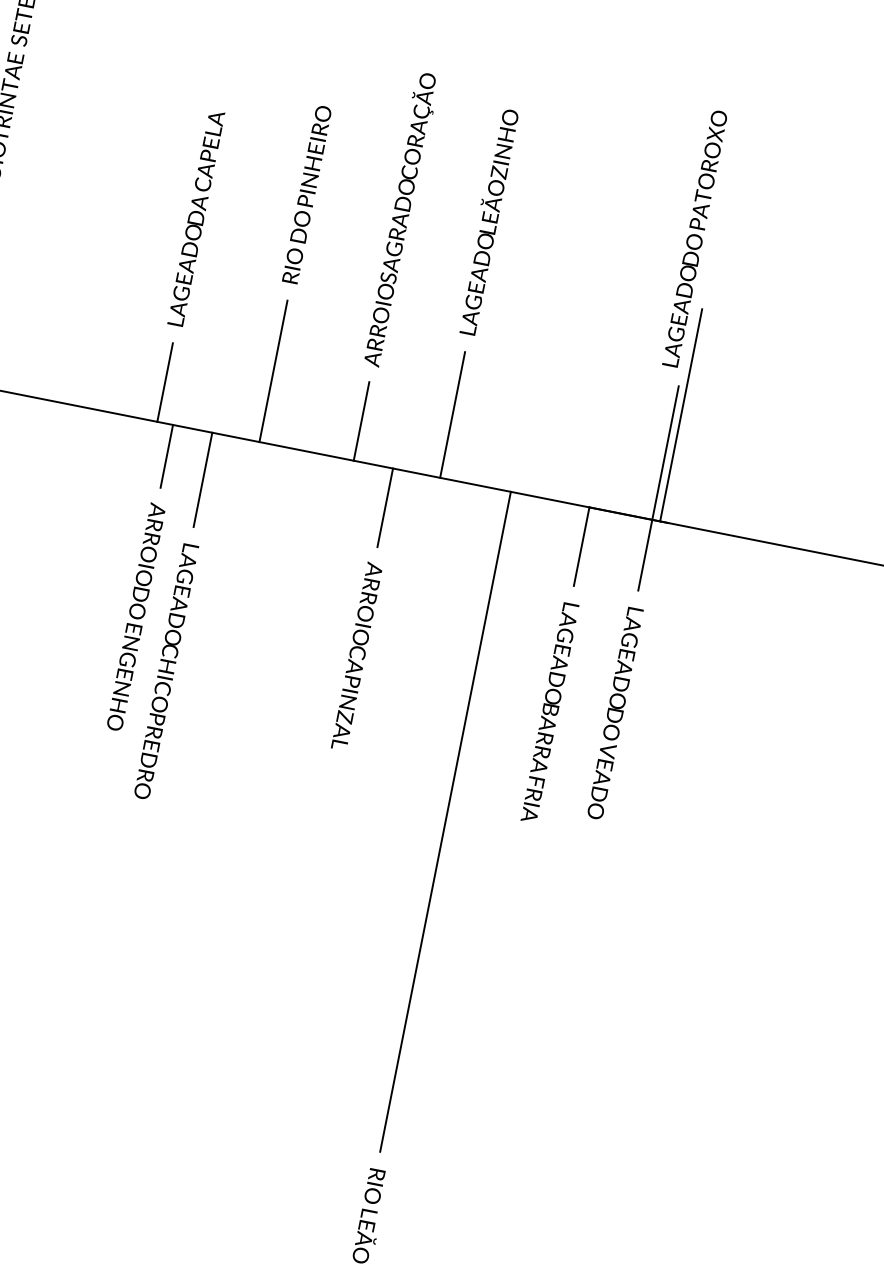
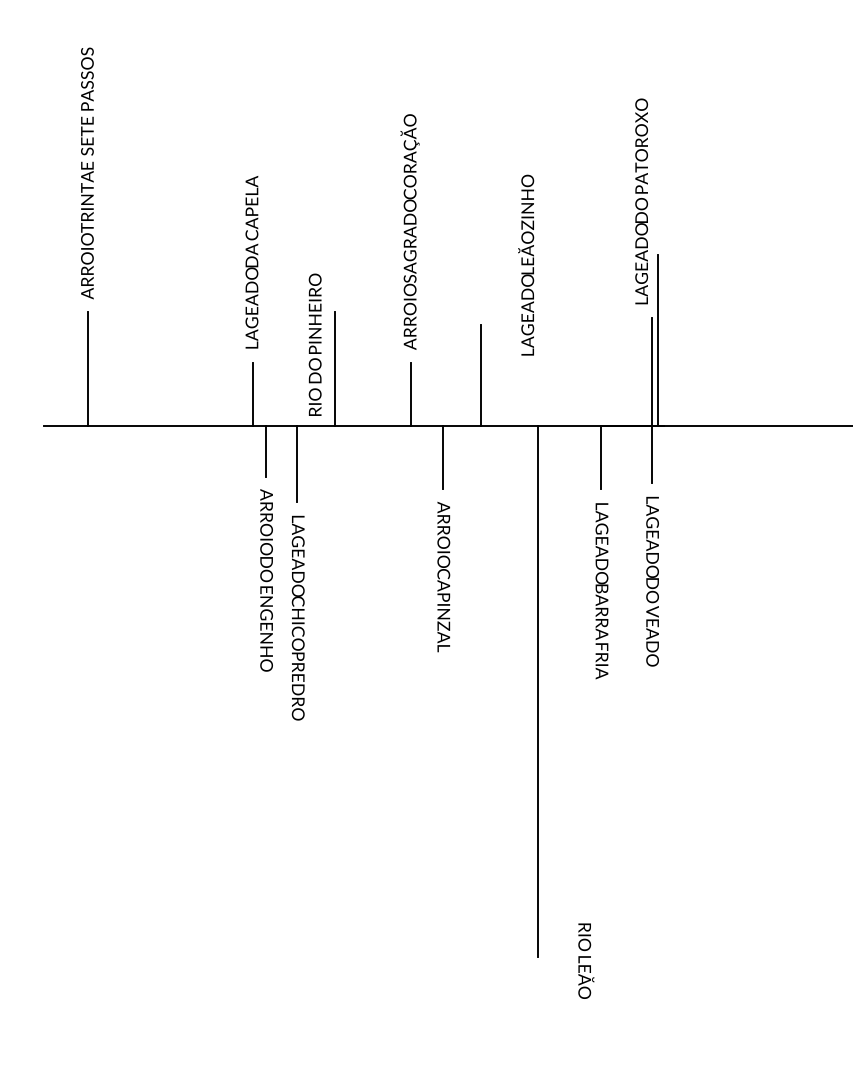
text: (306, 194) -> (314, 344), moved
text: (488, 221) -> (526, 264), moved
text: (371, 1215) -> (586, 960), moved

